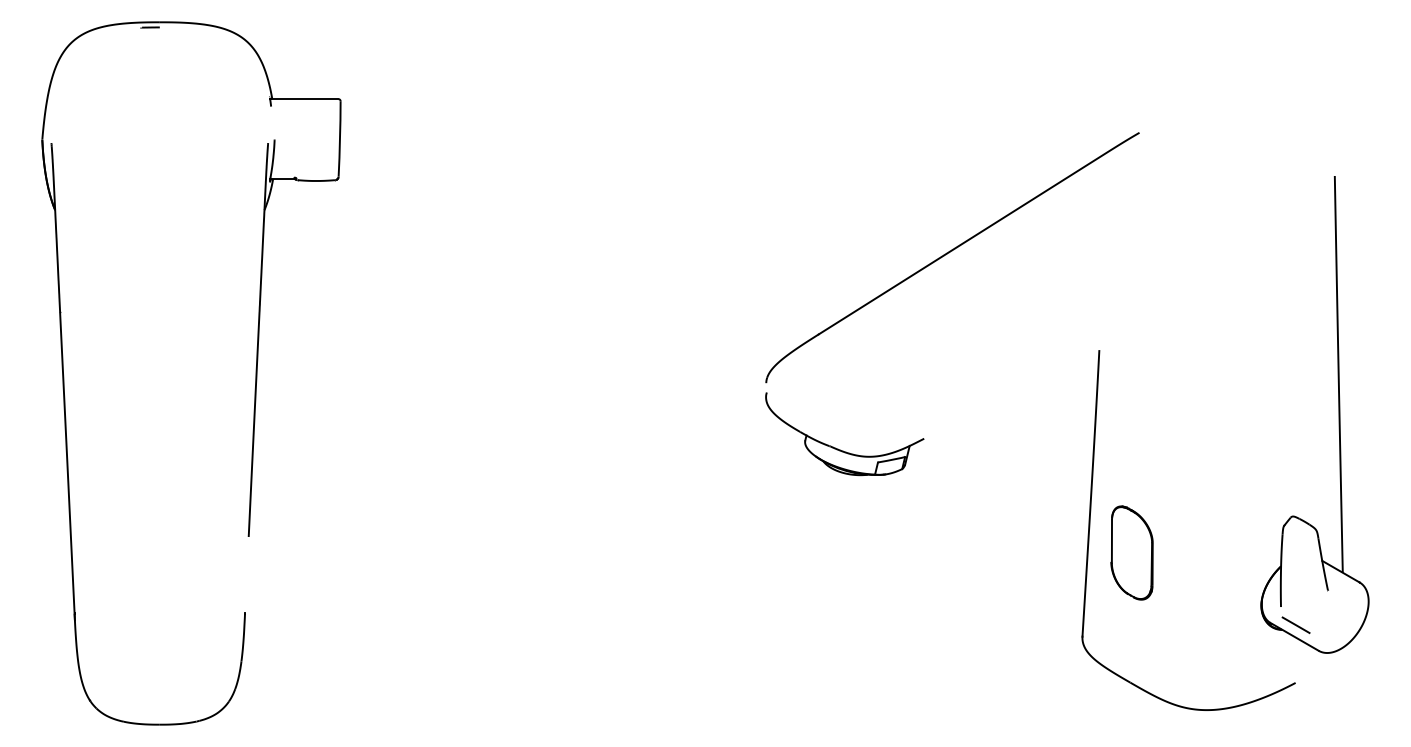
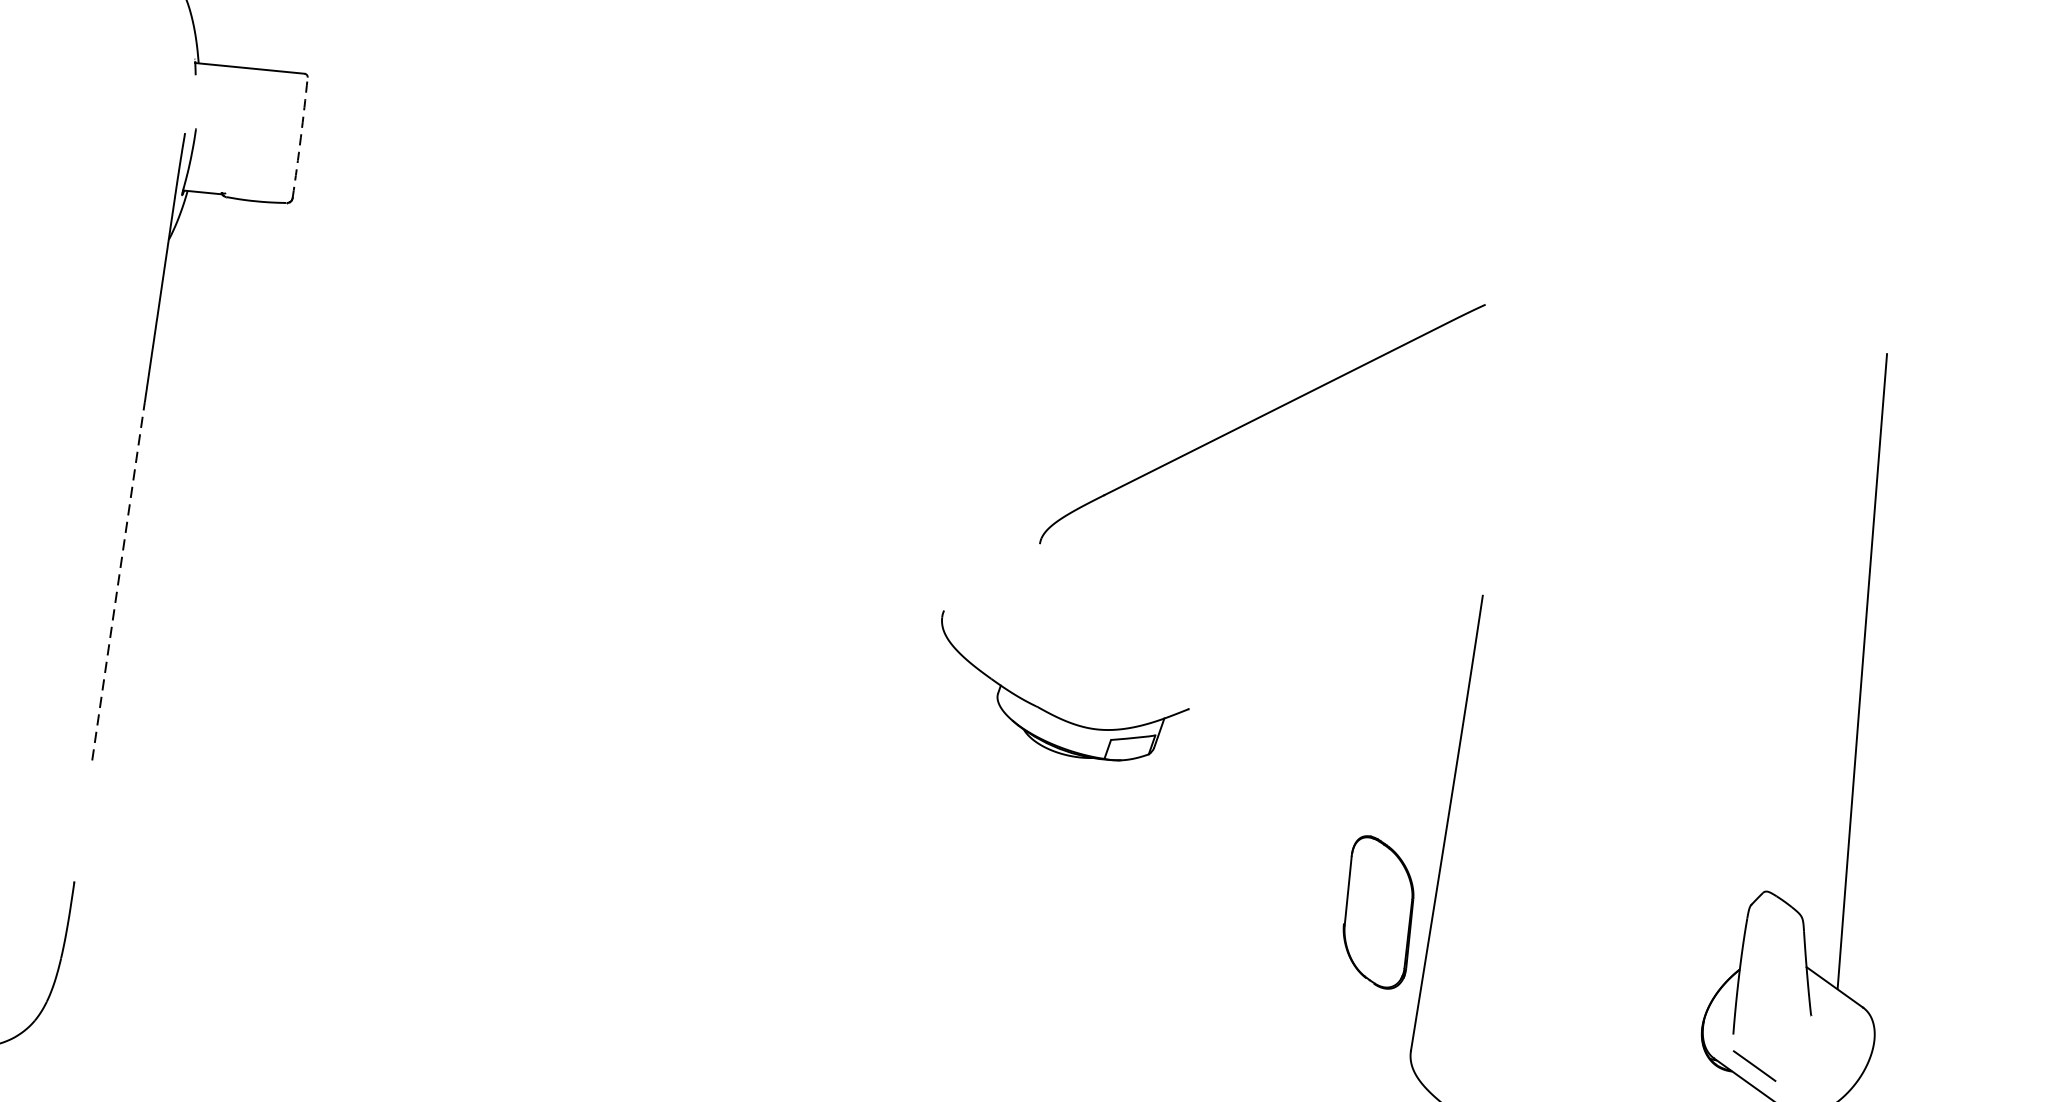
arc: (340, 139) -> (301, 138), solid -> dashed
part: (952, 257) -> (1262, 423), size x0.7
line: (254, 425) -> (118, 582), solid -> dashed
part: (1131, 552) -> (1377, 911), moved

